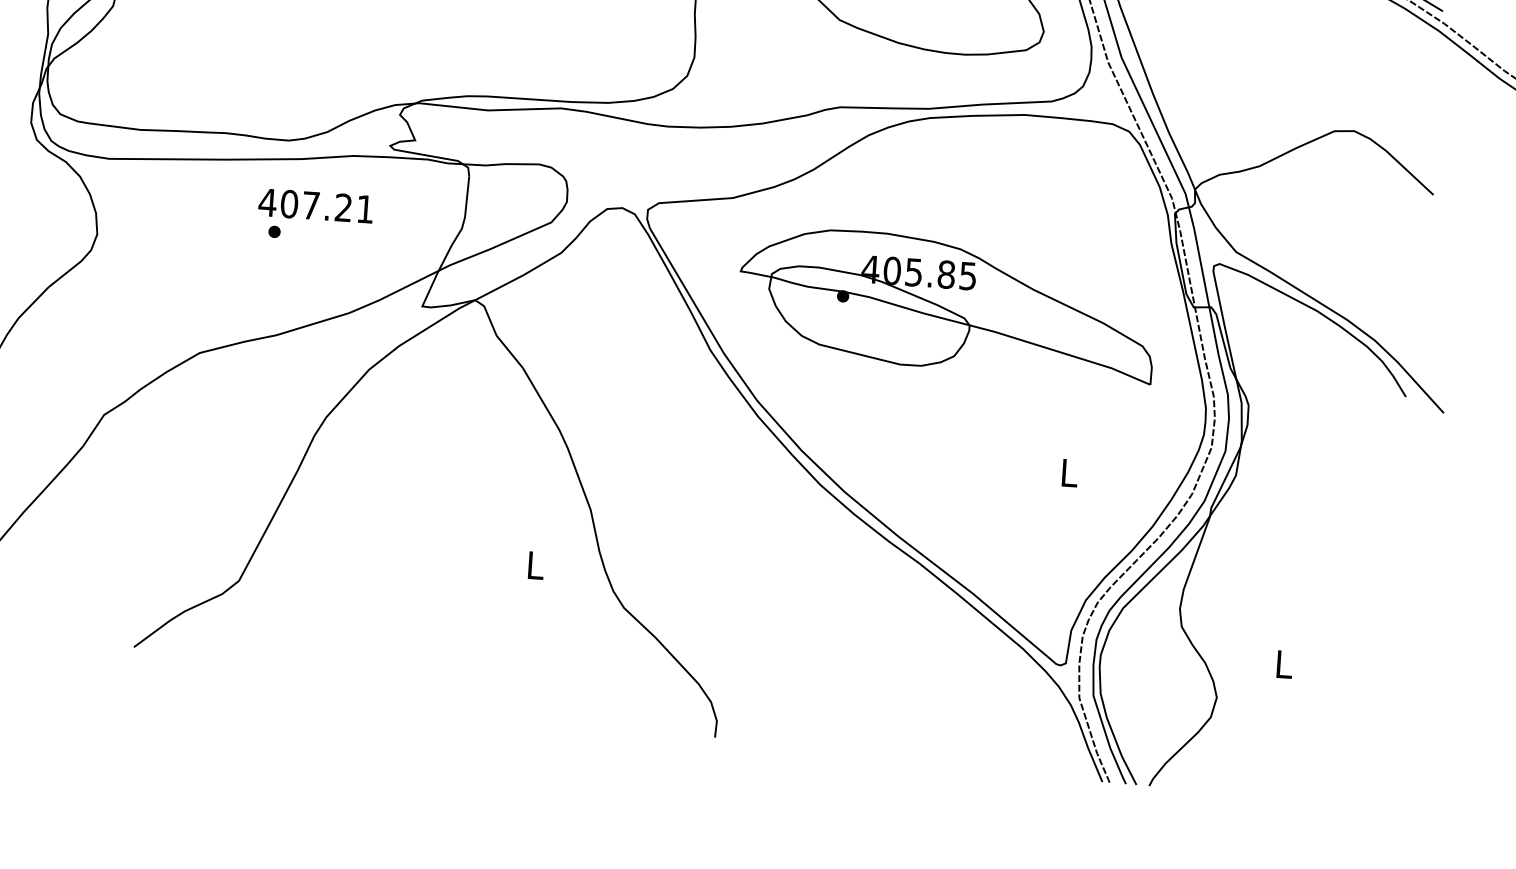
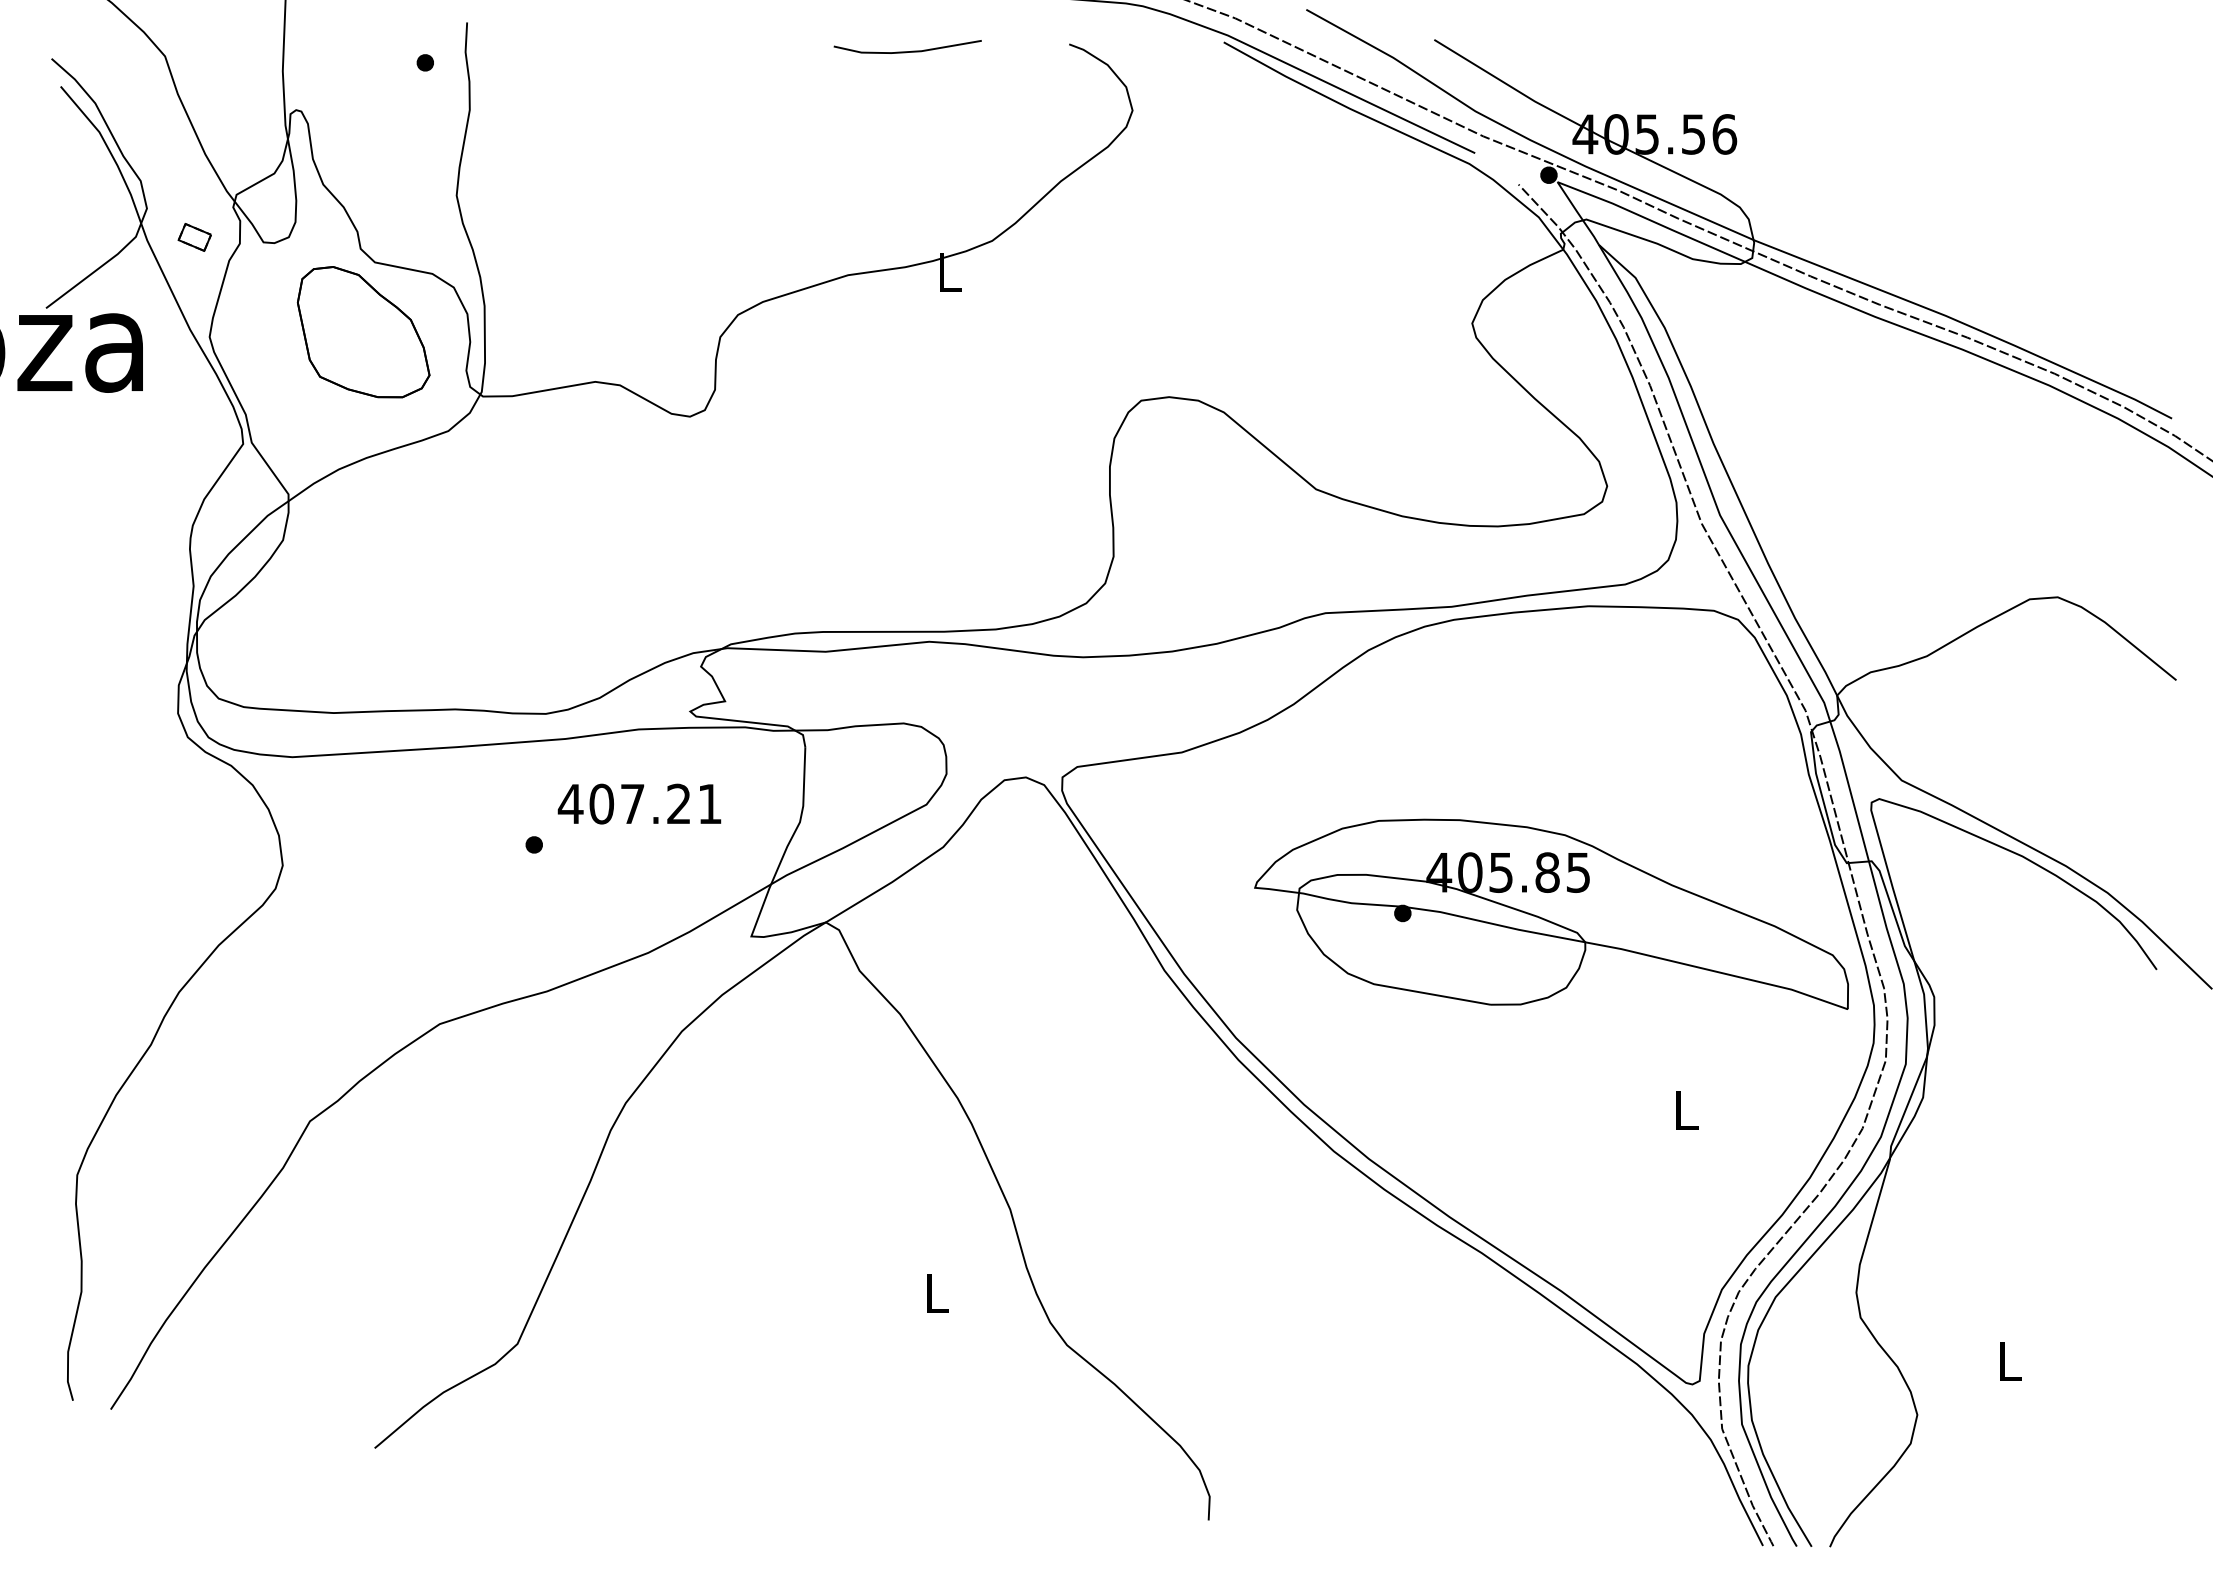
text: (315, 205) -> (639, 803), moved
part: (947, 303) -> (1551, 913), moved

